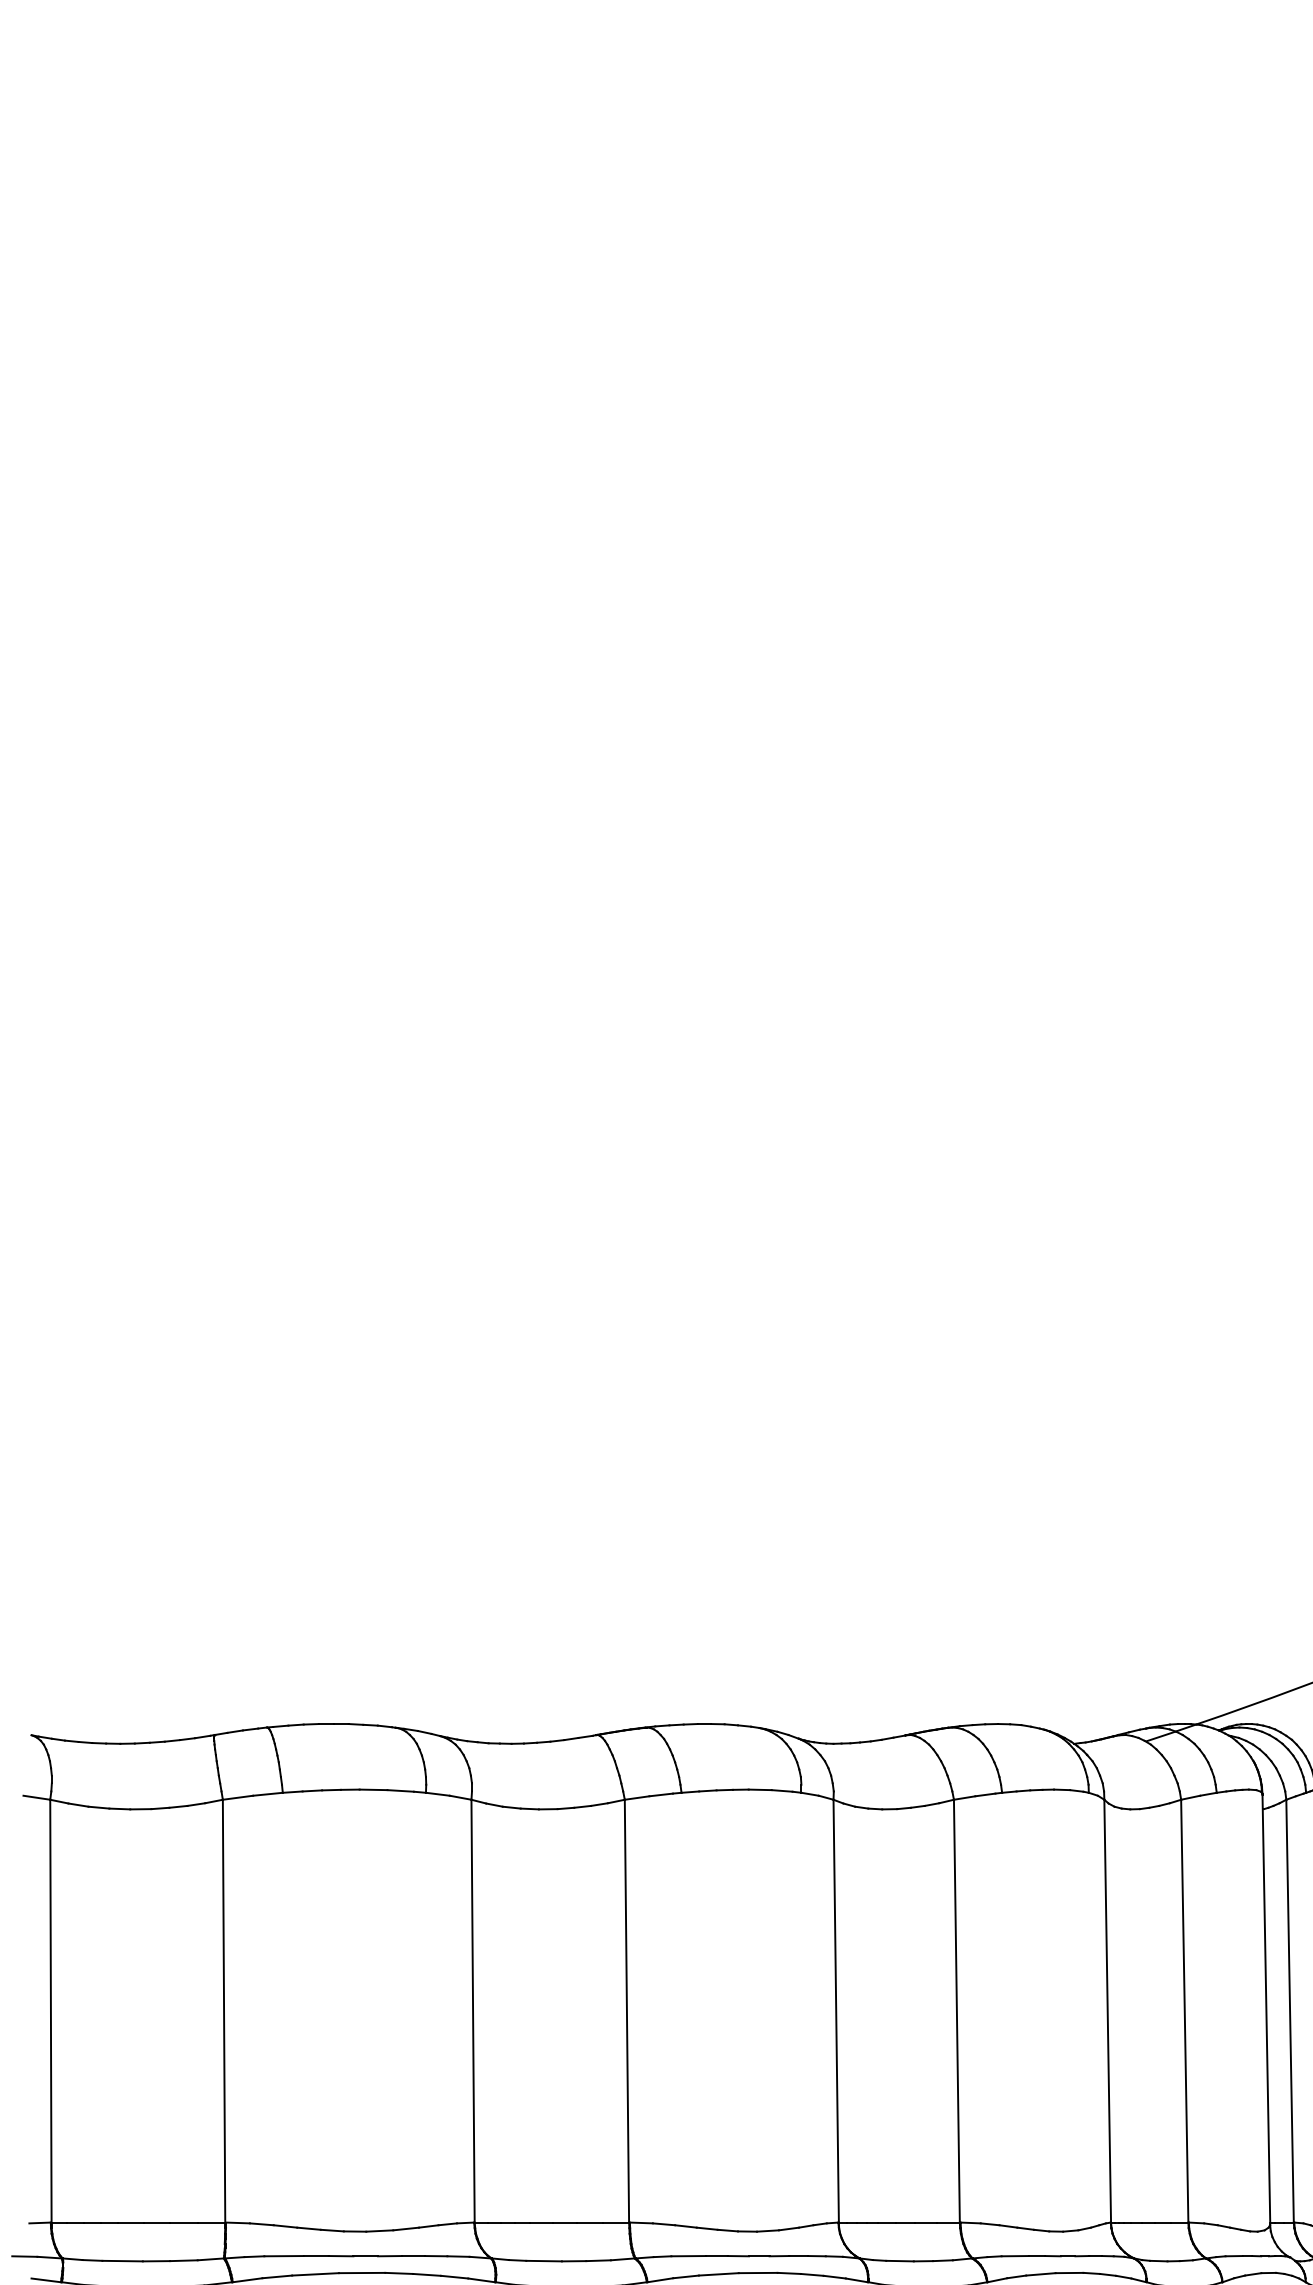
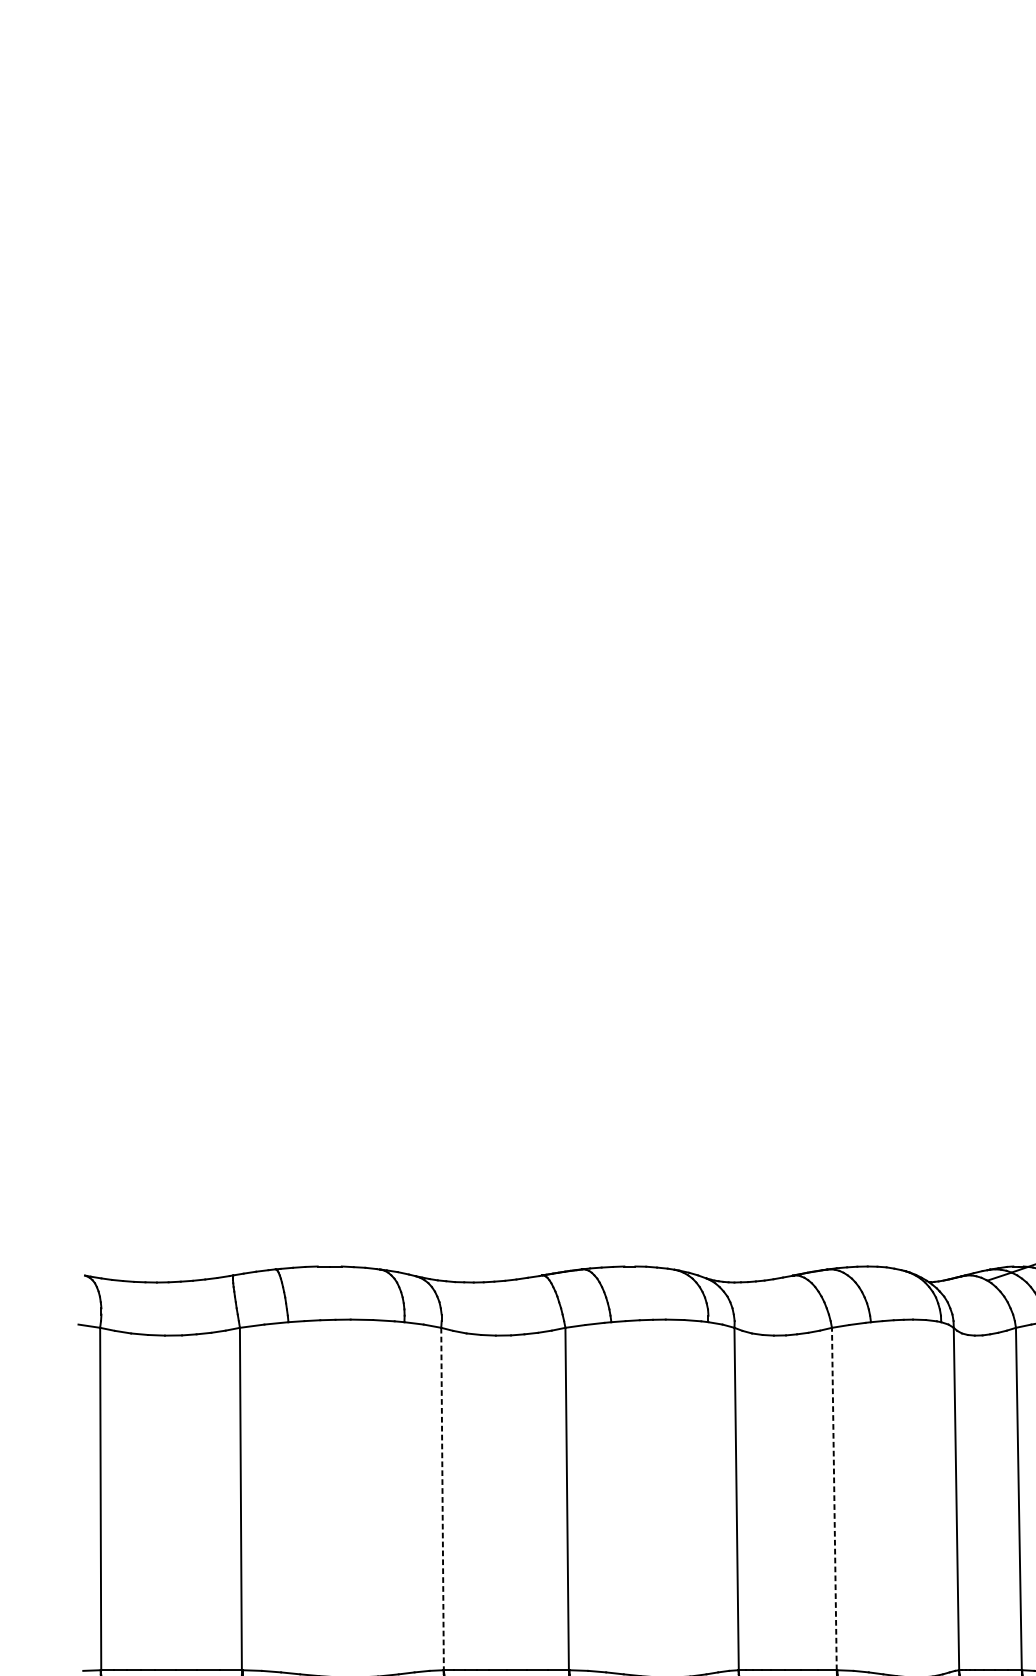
line: (956, 2010) -> (834, 1498), solid -> dashed
line: (473, 2011) -> (442, 1499), solid -> dashed

